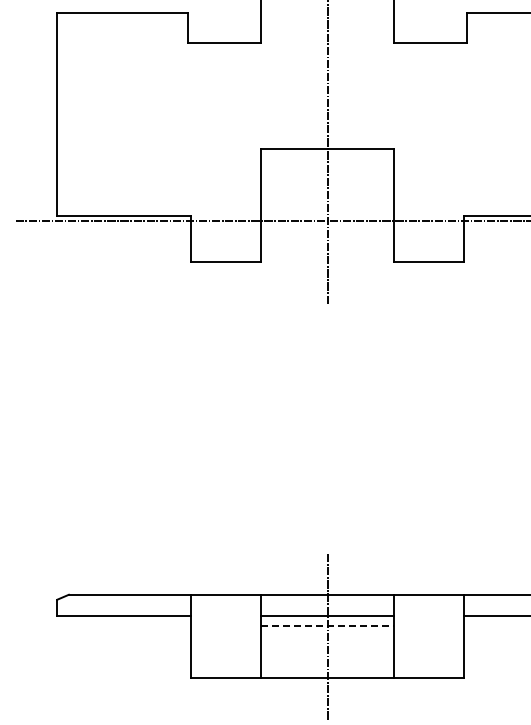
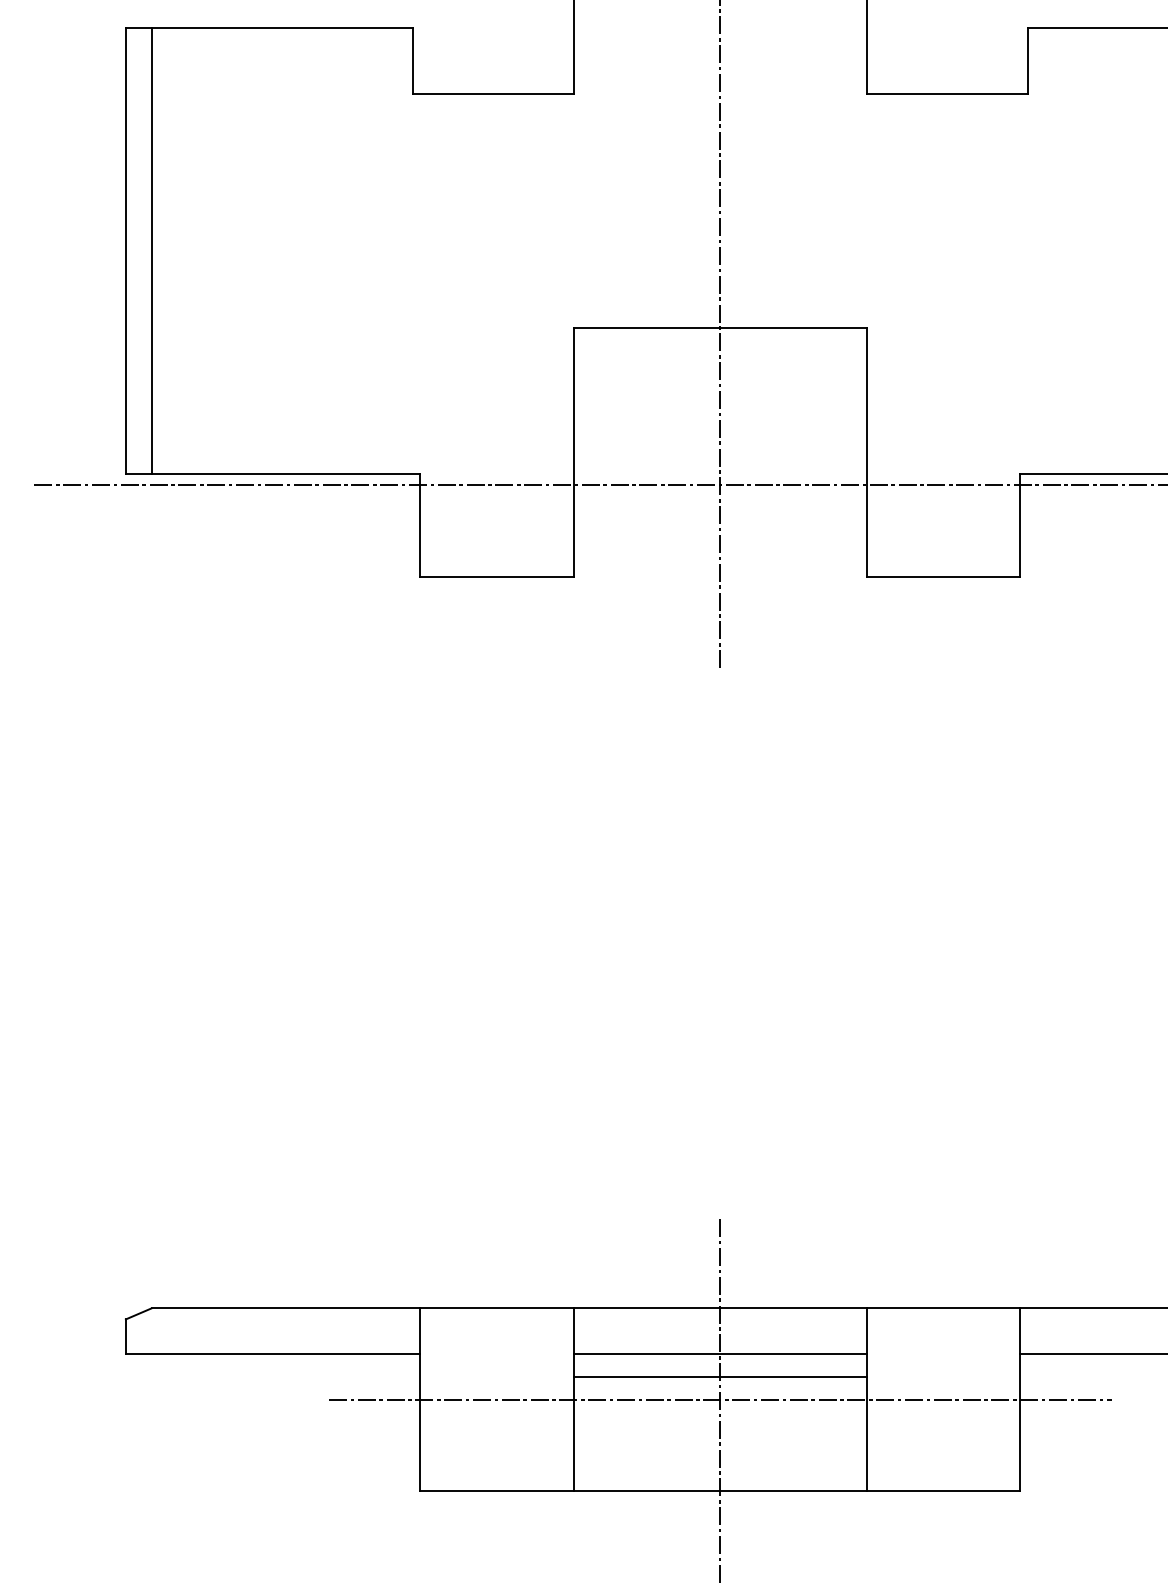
line: (68, 113) -> (150, 249), added
line: (327, 625) -> (720, 1375), dashed -> solid
line: (327, 636) -> (720, 1400), added

